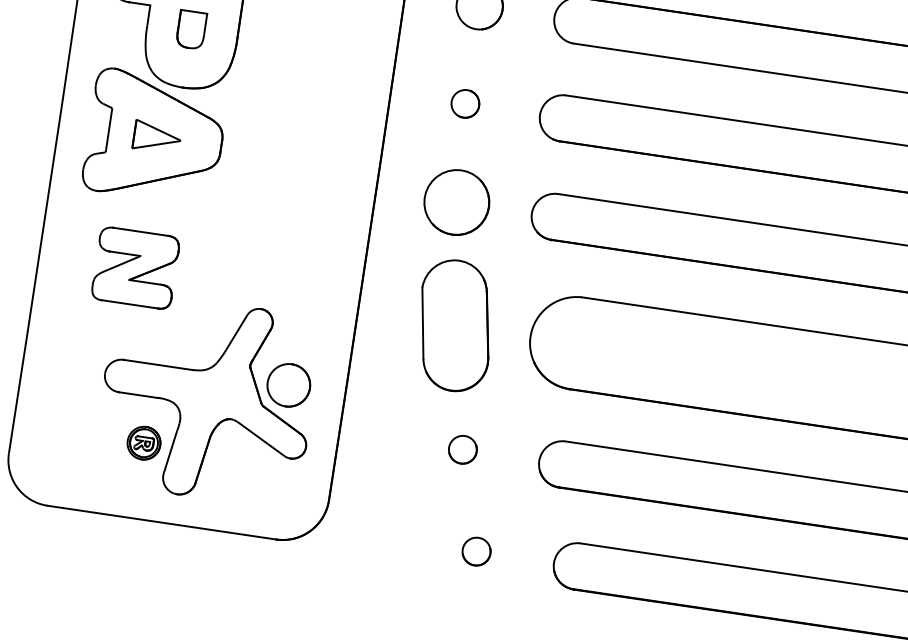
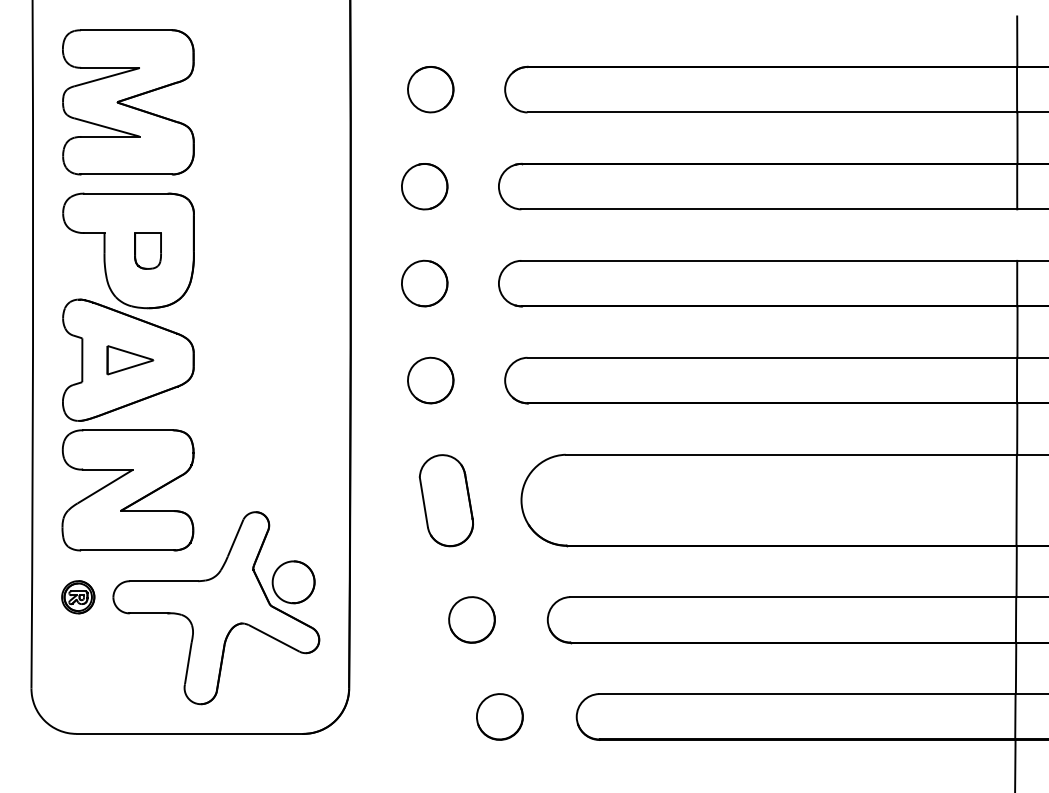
part: (465, 103) -> (424, 283), size x1.67
part: (456, 202) -> (430, 380), size x0.71
part: (135, 268) -> (127, 490), size x1.67
part: (453, 325) -> (445, 500), size x0.71
part: (144, 443) -> (78, 597), moved
part: (462, 449) -> (471, 619), size x1.67
part: (476, 551) -> (499, 716), size x1.67

